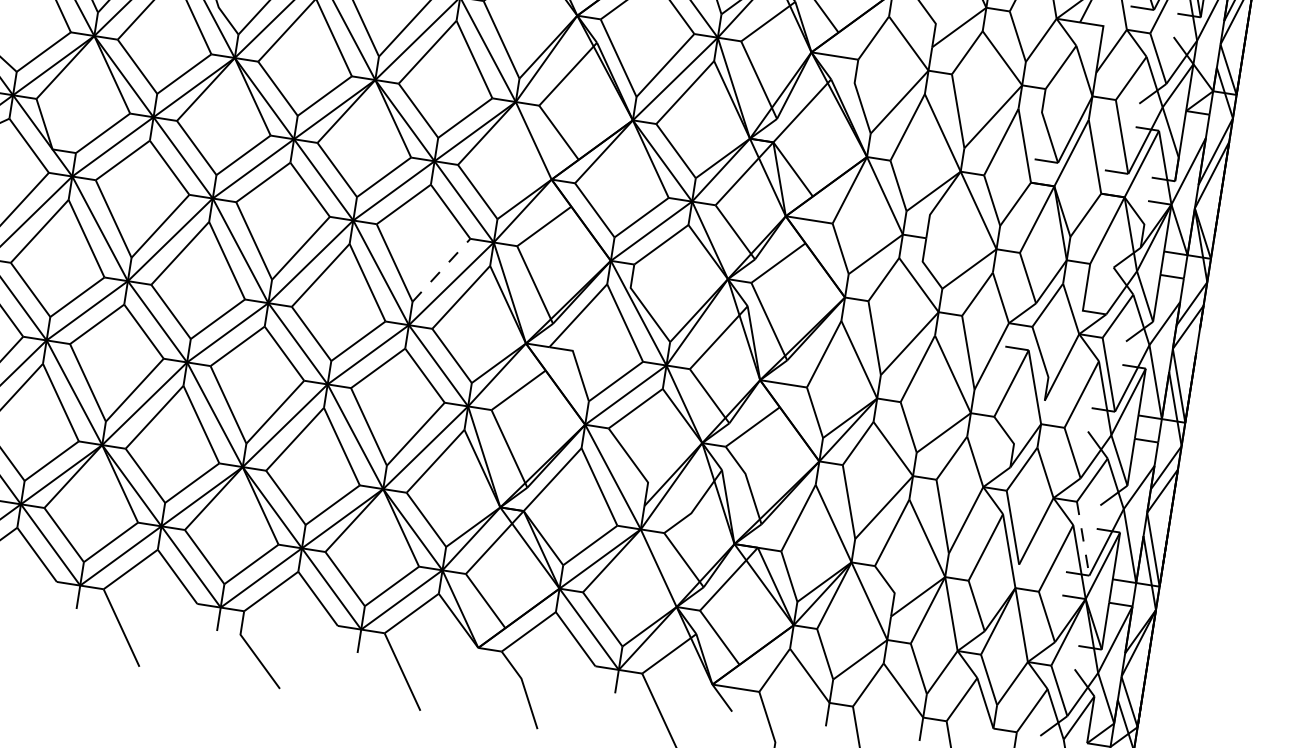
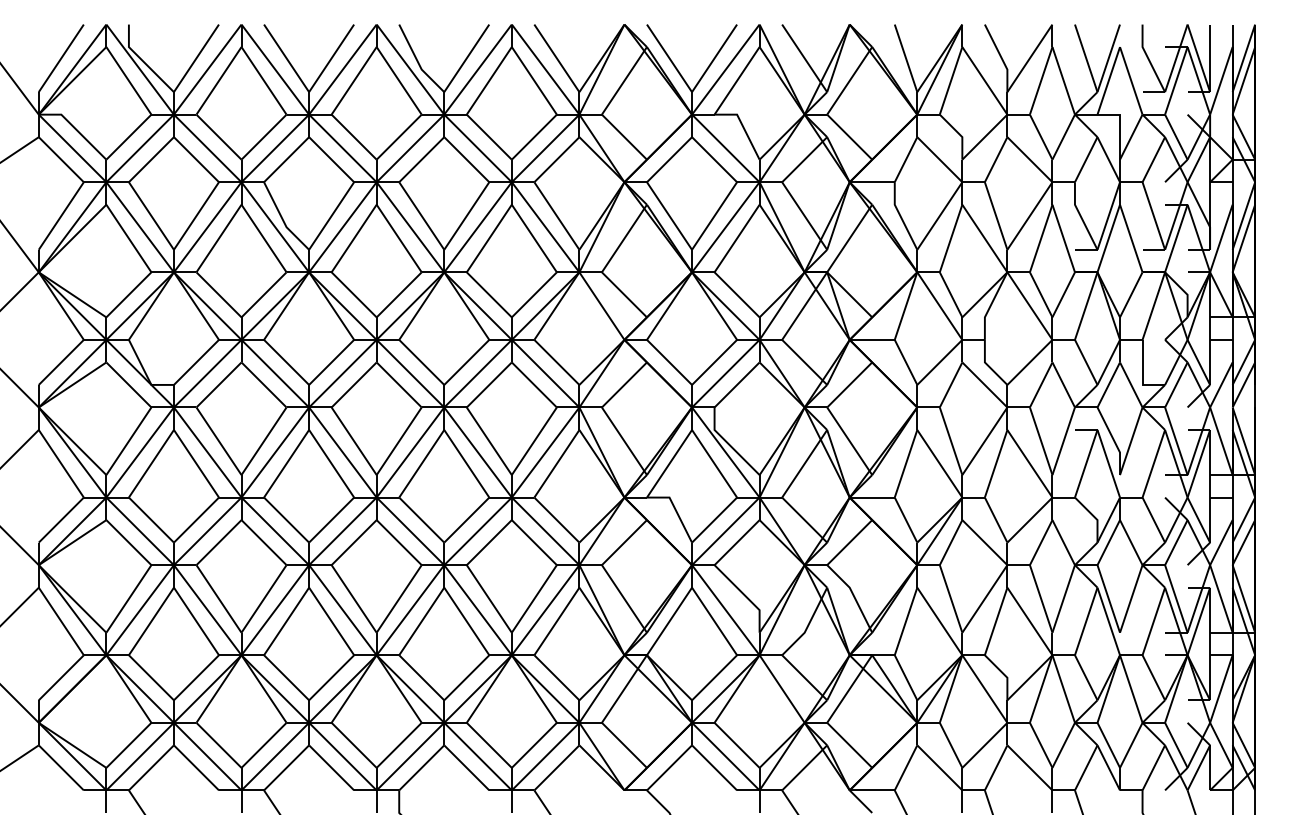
line: (441, 270) -> (534, 441), dashed -> solid
line: (1083, 538) -> (1176, 598), dashed -> solid

